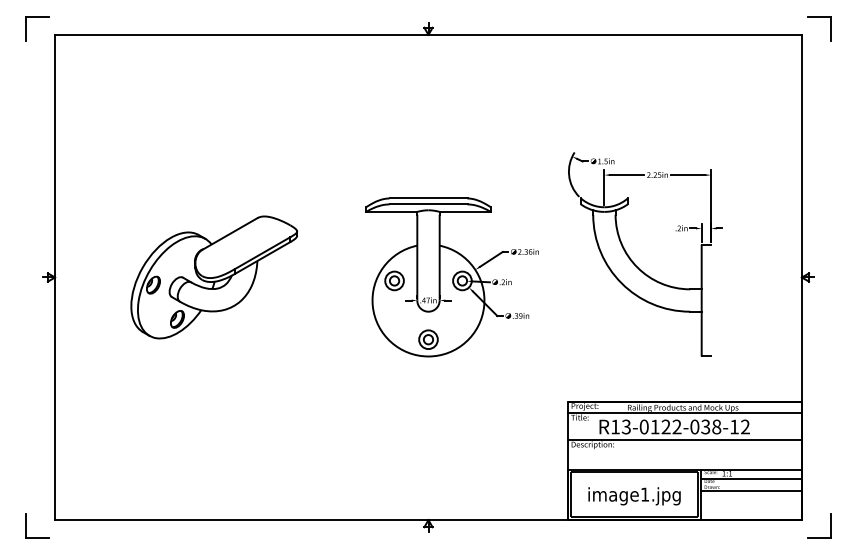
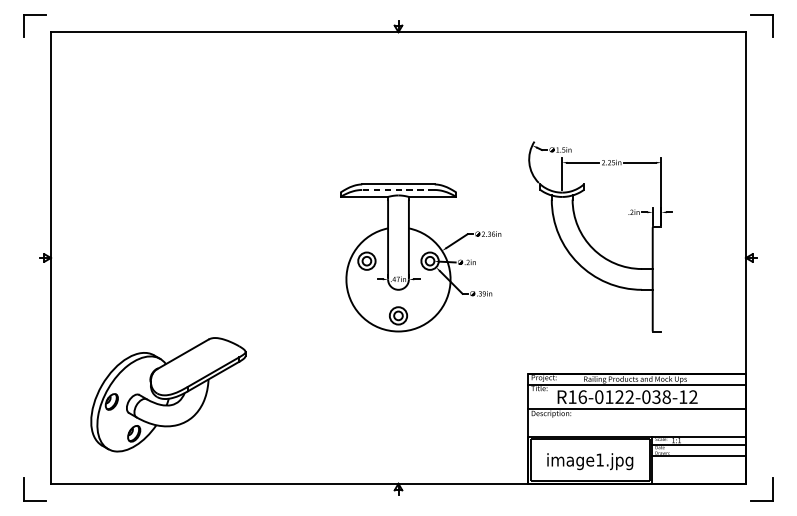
line: (428, 204) -> (398, 190), solid -> dashed
part: (214, 277) -> (168, 394), moved
text: (626, 426) -> (582, 396), R13-0122-038-12 -> R16-0122-038-12

